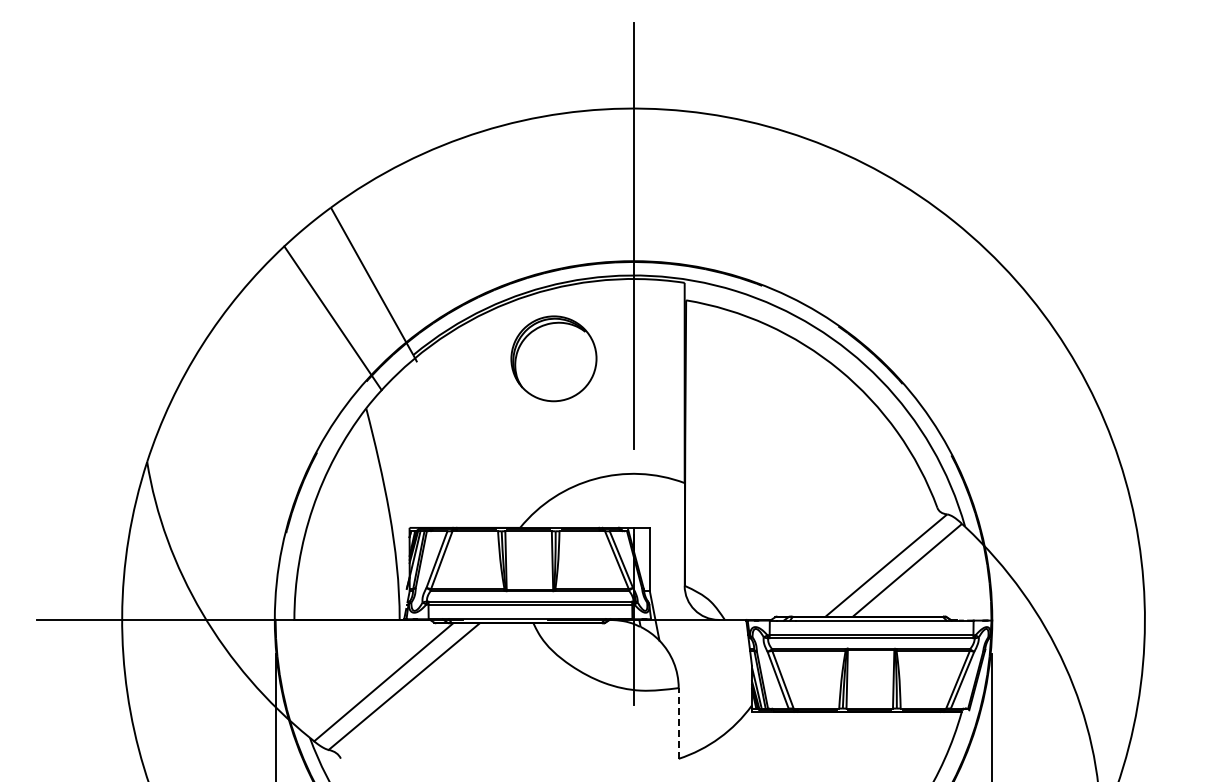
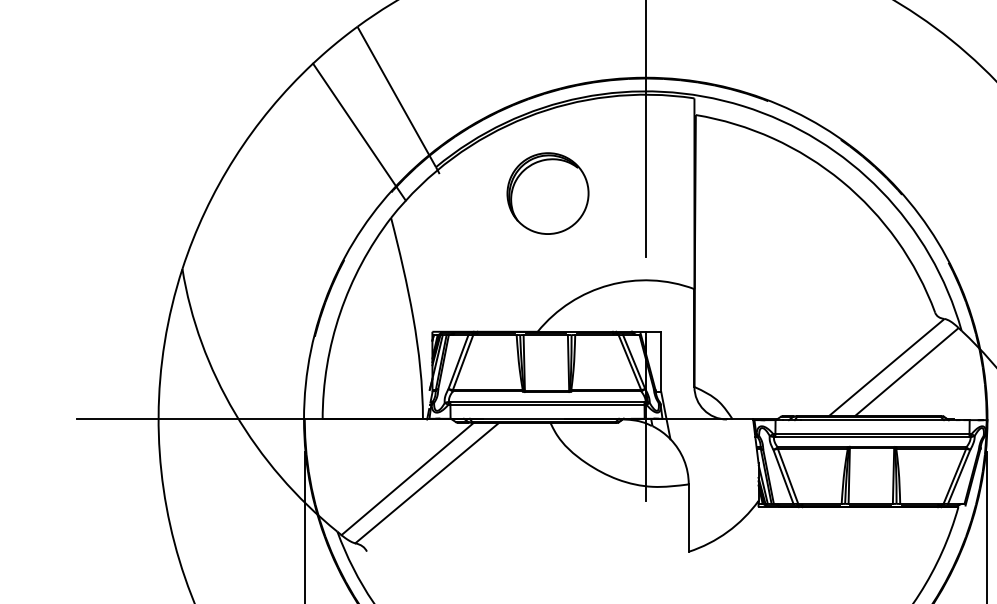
part: (553, 358) -> (547, 193), moved
line: (678, 722) -> (688, 517), dashed -> solid

